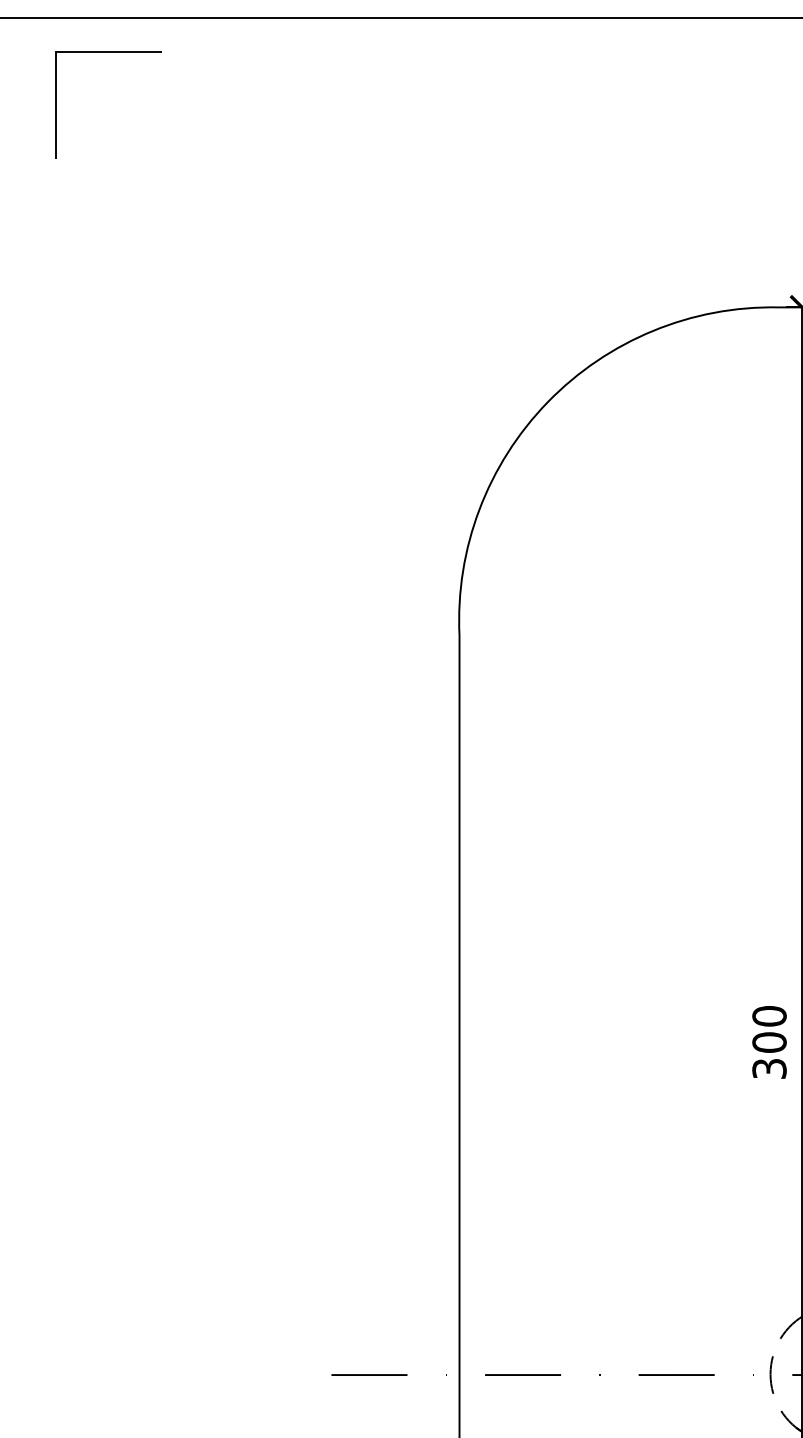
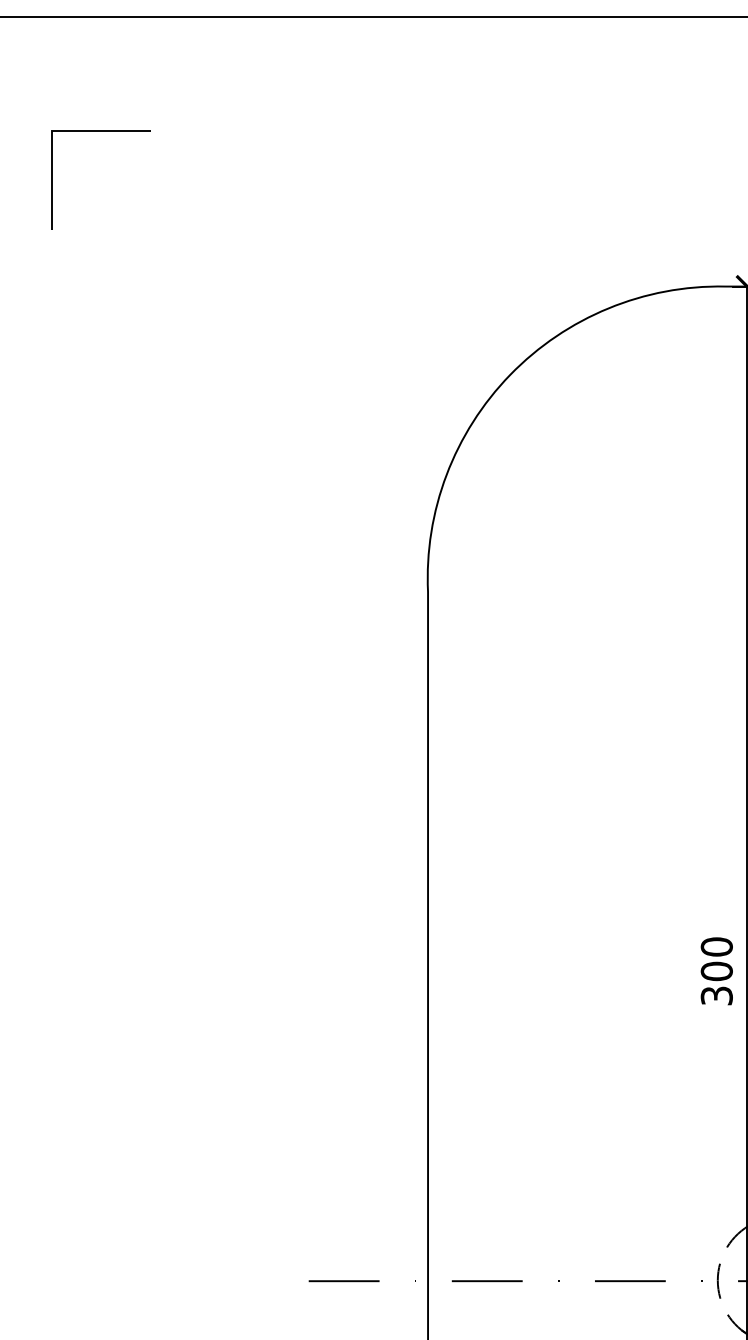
part: (107, 52) -> (100, 131), moved

